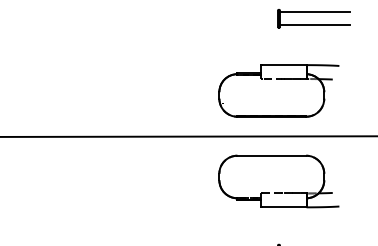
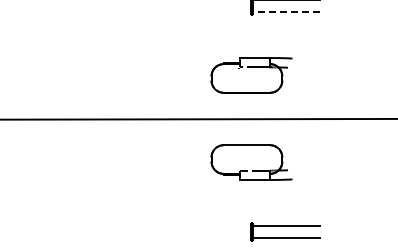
line: (314, 25) -> (286, 12), solid -> dashed
part: (278, 91) -> (251, 75), size x0.7
part: (278, 181) -> (251, 162), size x0.7

